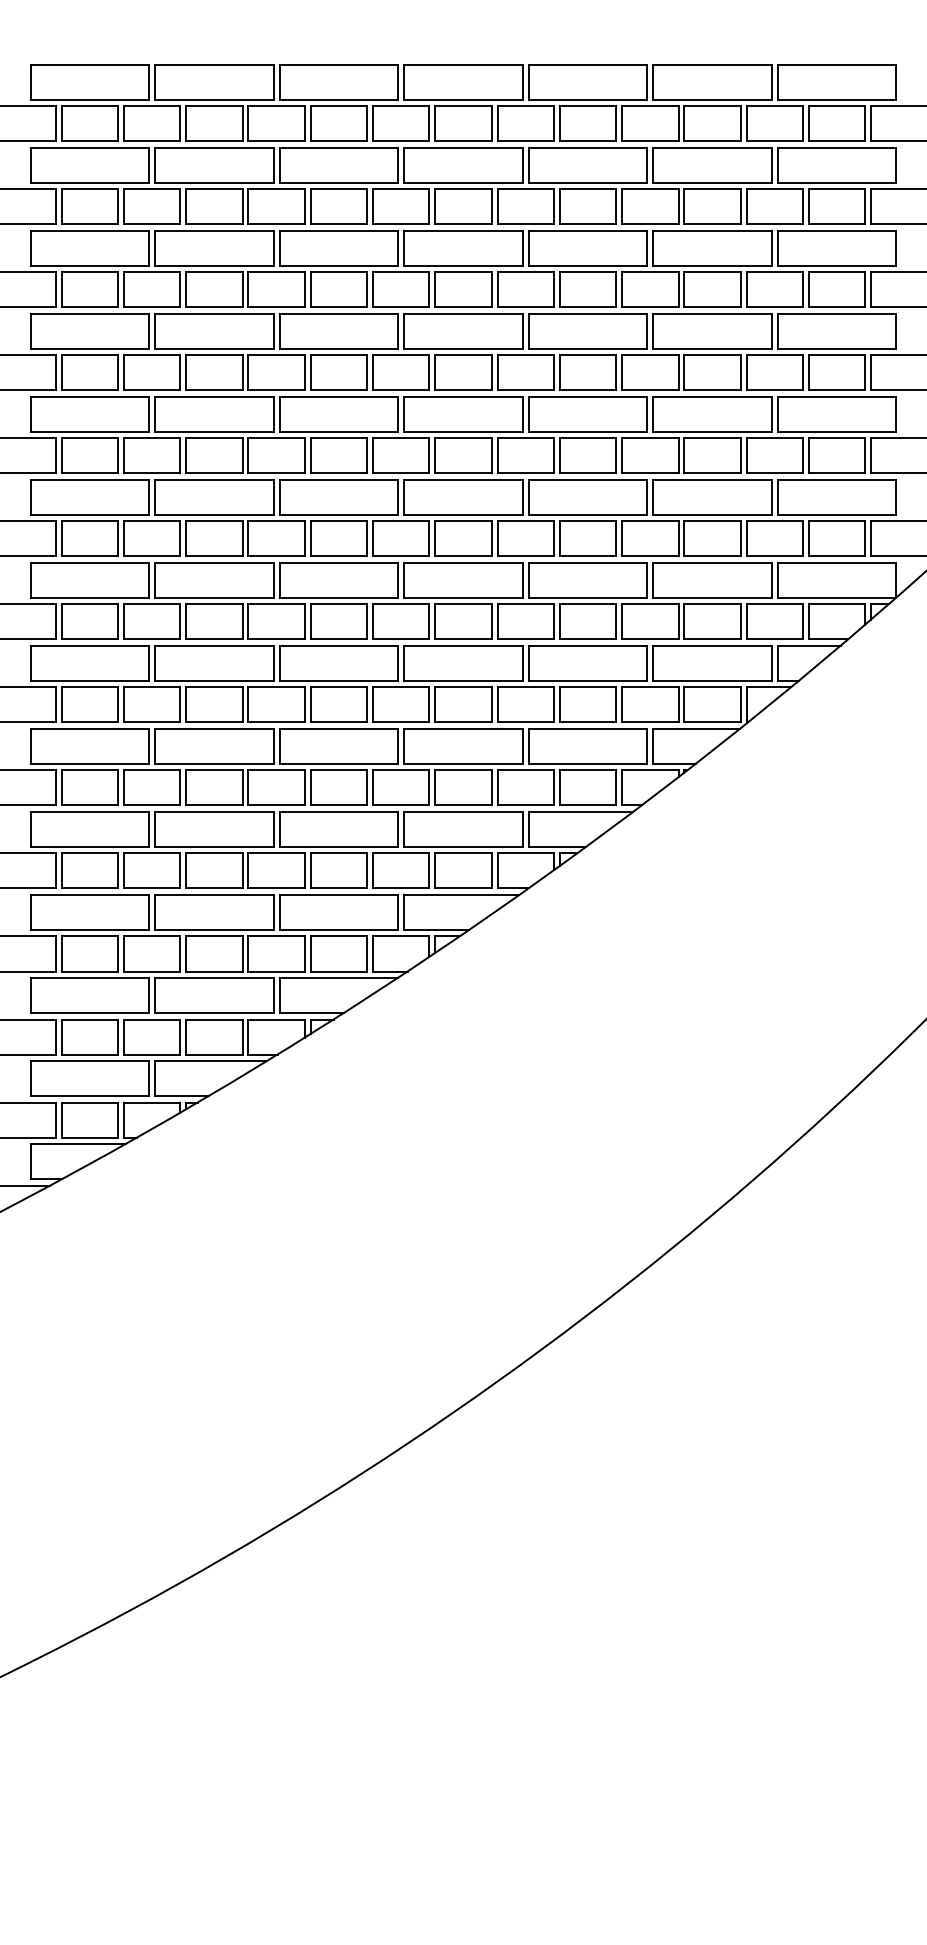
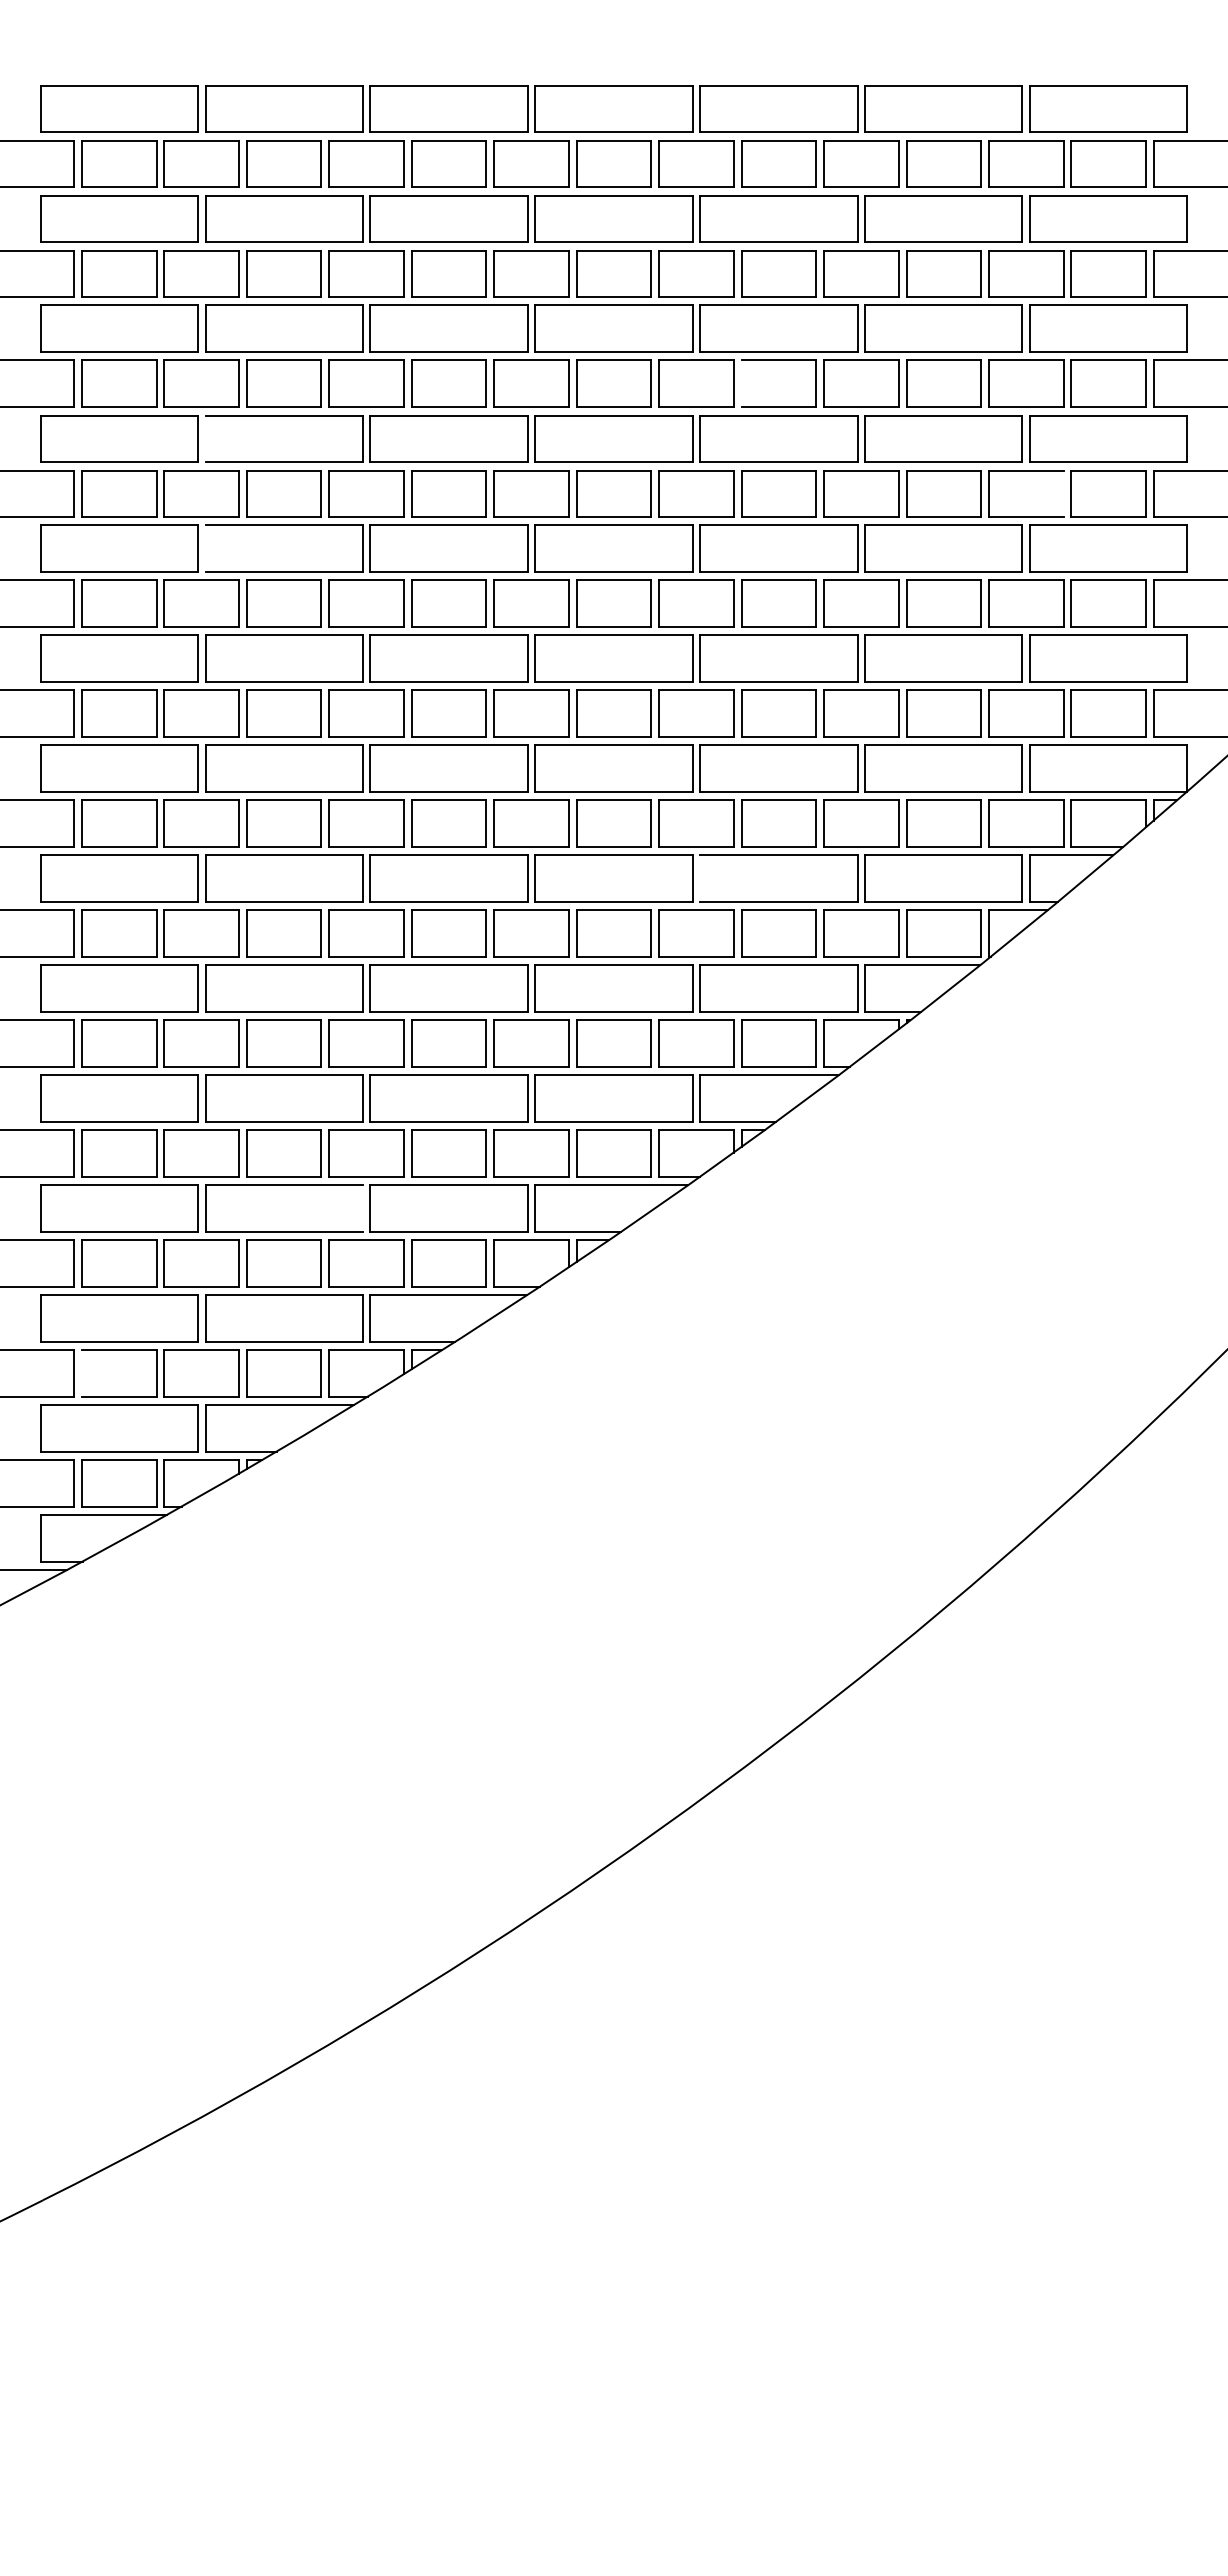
line: (559, 289) -> (741, 383), removed
line: (155, 331) -> (205, 438), removed
line: (802, 372) -> (1063, 493), removed
line: (155, 414) -> (205, 548), removed
line: (528, 663) -> (700, 878), removed
line: (273, 912) -> (362, 1208), removed
line: (61, 1037) -> (81, 1373), removed

